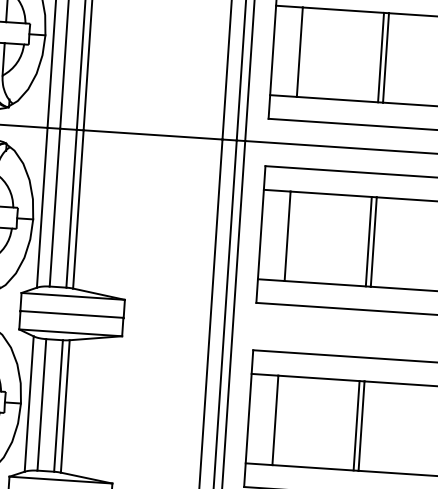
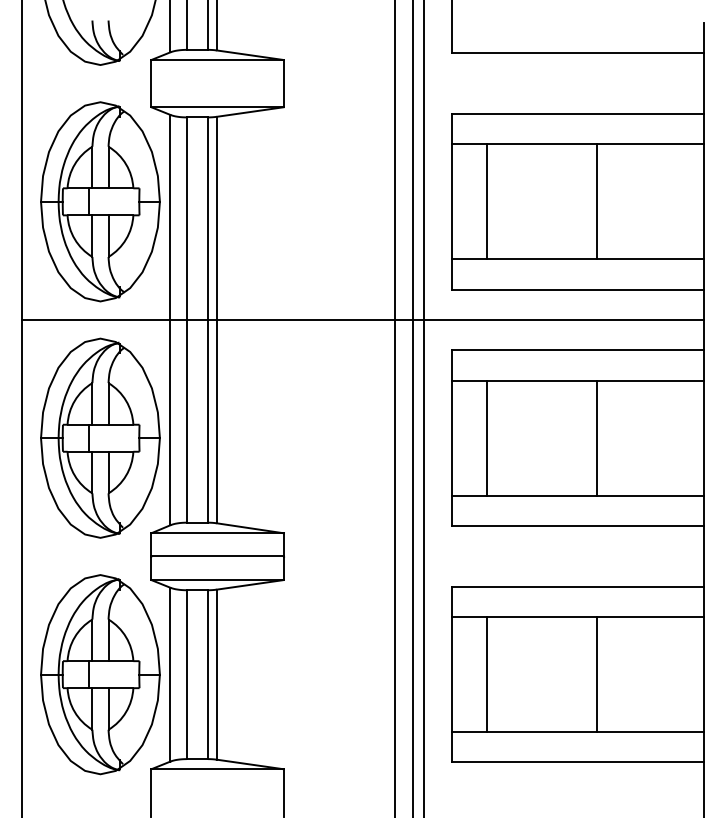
line: (380, 57) -> (590, 201), removed
line: (368, 241) -> (590, 437), removed
line: (356, 425) -> (590, 674), removed

